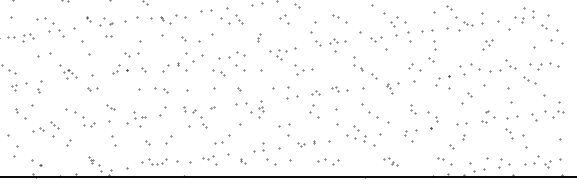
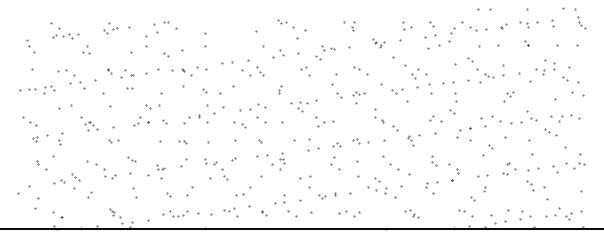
part: (337, 41) -> (358, 93), size x0.7
part: (161, 90) -> (182, 142), size x0.6
part: (139, 115) -> (160, 167), size x0.6

